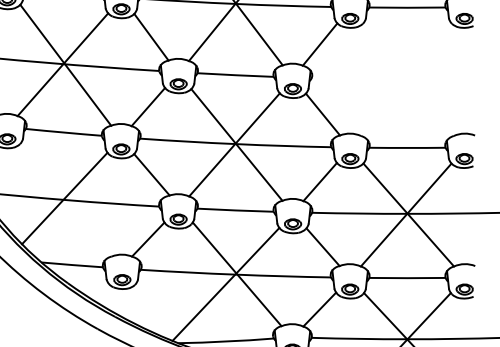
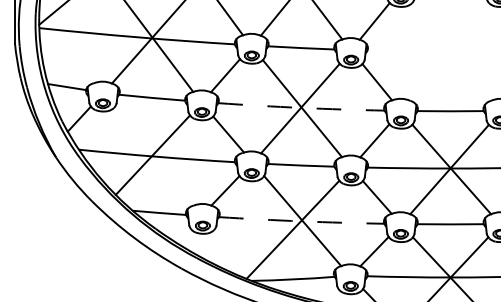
arc: (235, 143) -> (301, 107), solid -> dashed
arc: (235, 274) -> (301, 221), solid -> dashed

